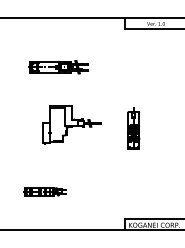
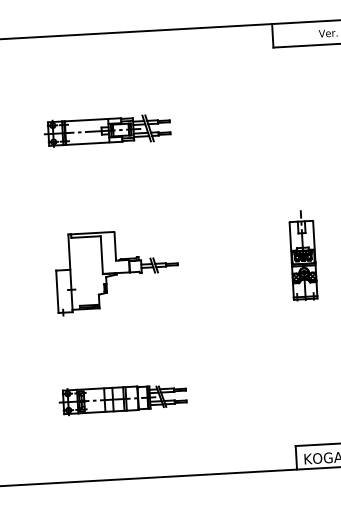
part: (58, 67) -> (108, 131), moved
part: (71, 124) -> (115, 269), moved
part: (44, 191) -> (122, 398), size x1.43

